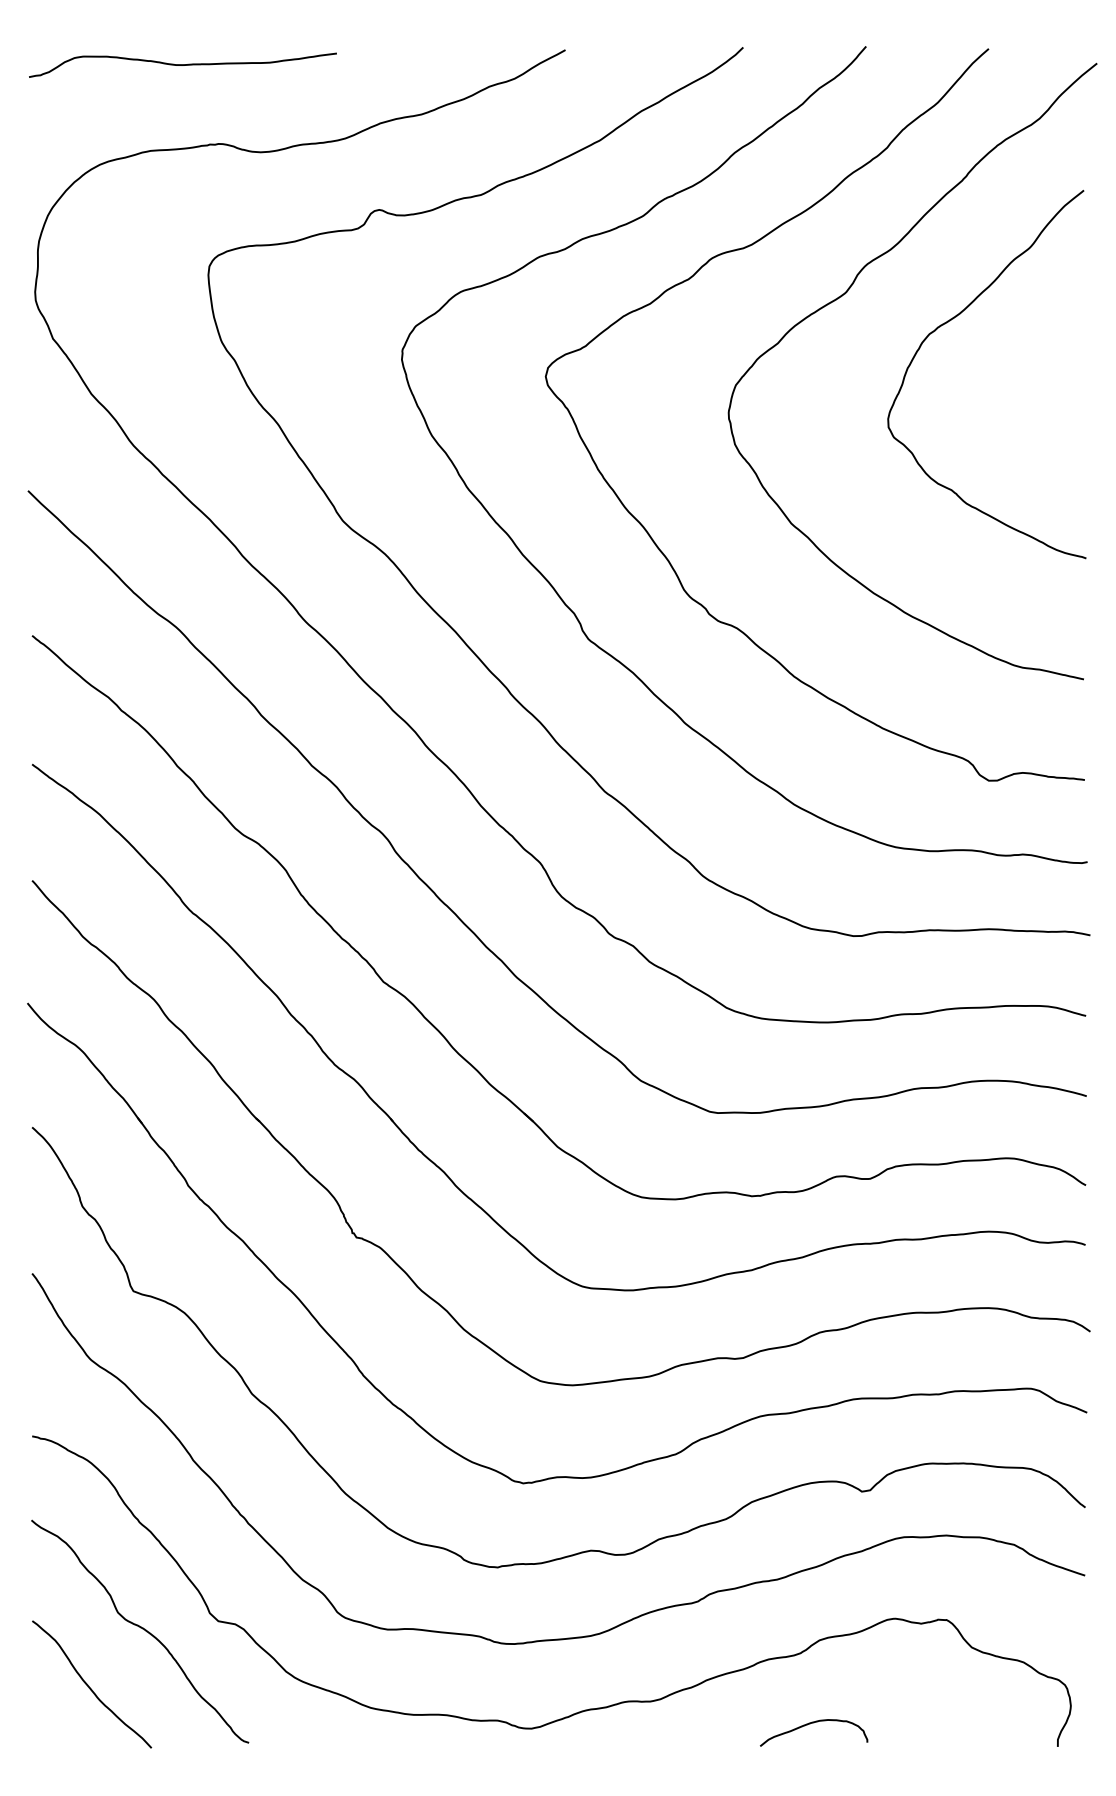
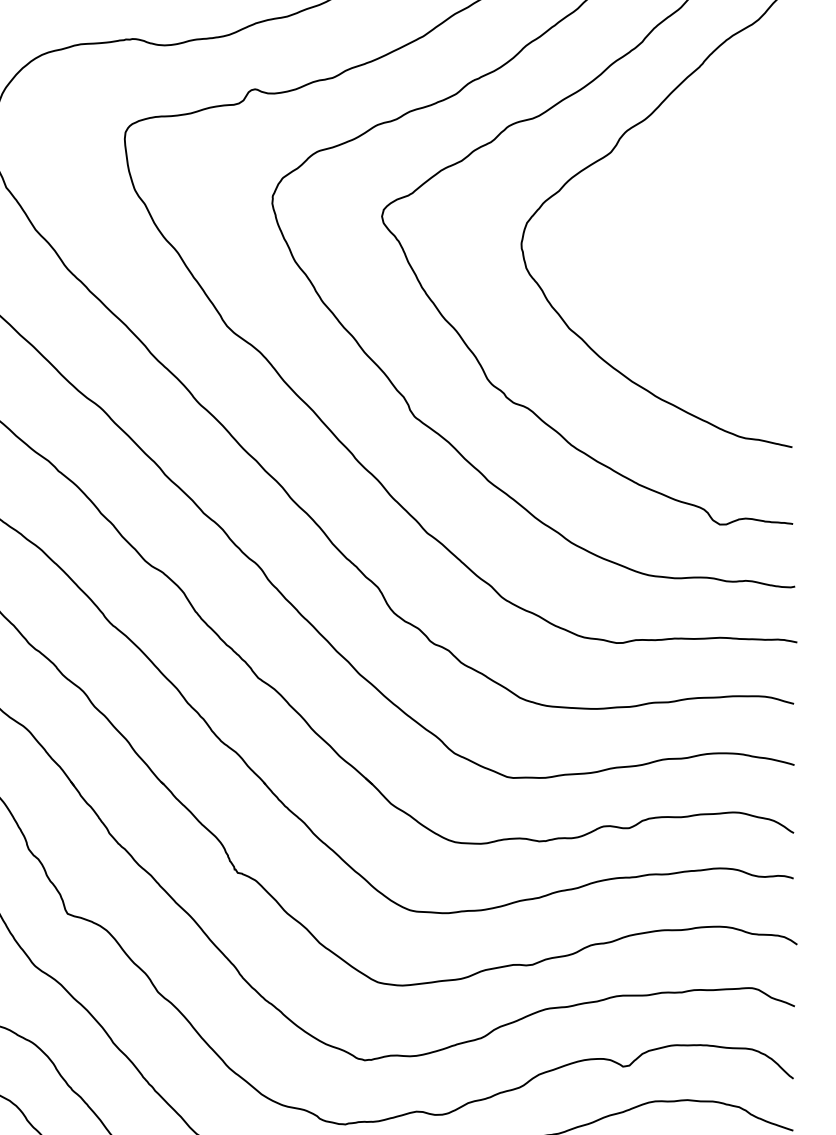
curve: (950, 321) -> (690, 174), removed

